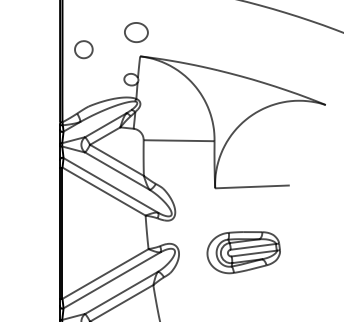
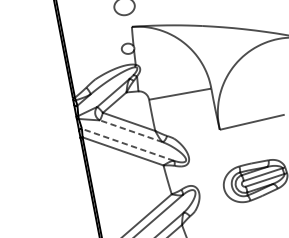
part: (83, 49) -> (81, 30), removed
line: (117, 170) -> (131, 130), solid -> dashed
line: (110, 185) -> (127, 144), solid -> dashed

